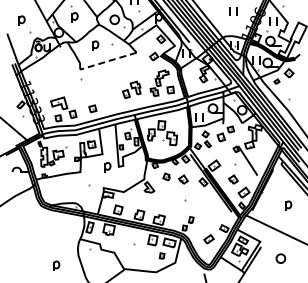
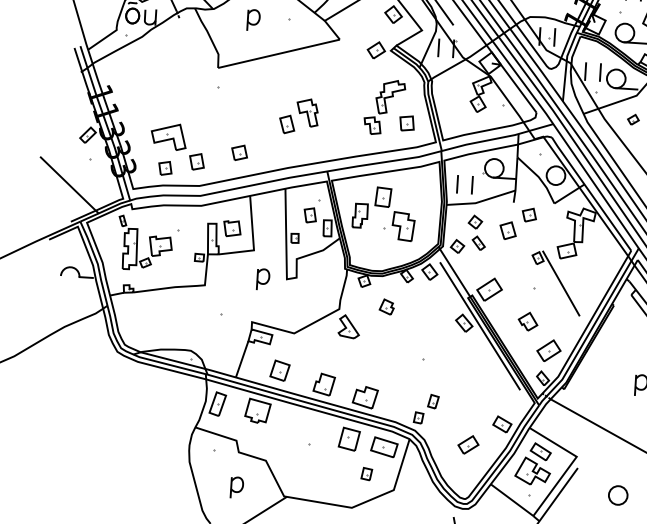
line: (107, 61) -> (276, 54), dashed -> solid
part: (131, 89) -> (298, 115), moved
part: (183, 179) -> (422, 314), removed
part: (56, 265) -> (236, 486), moved

